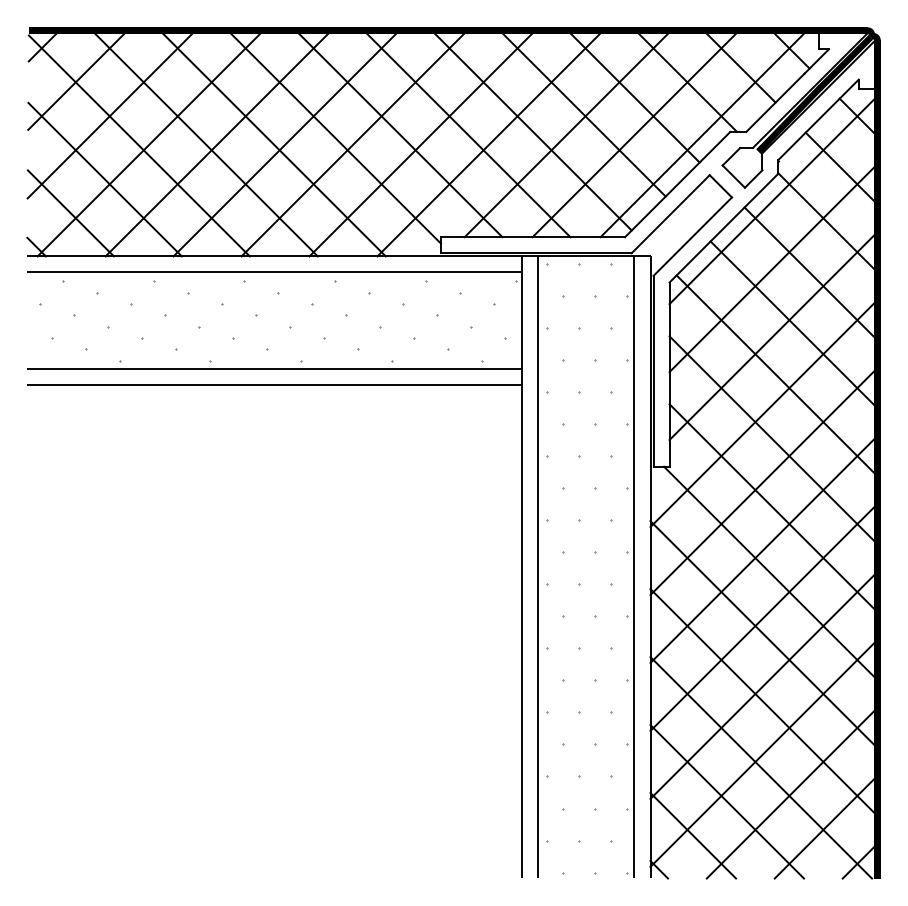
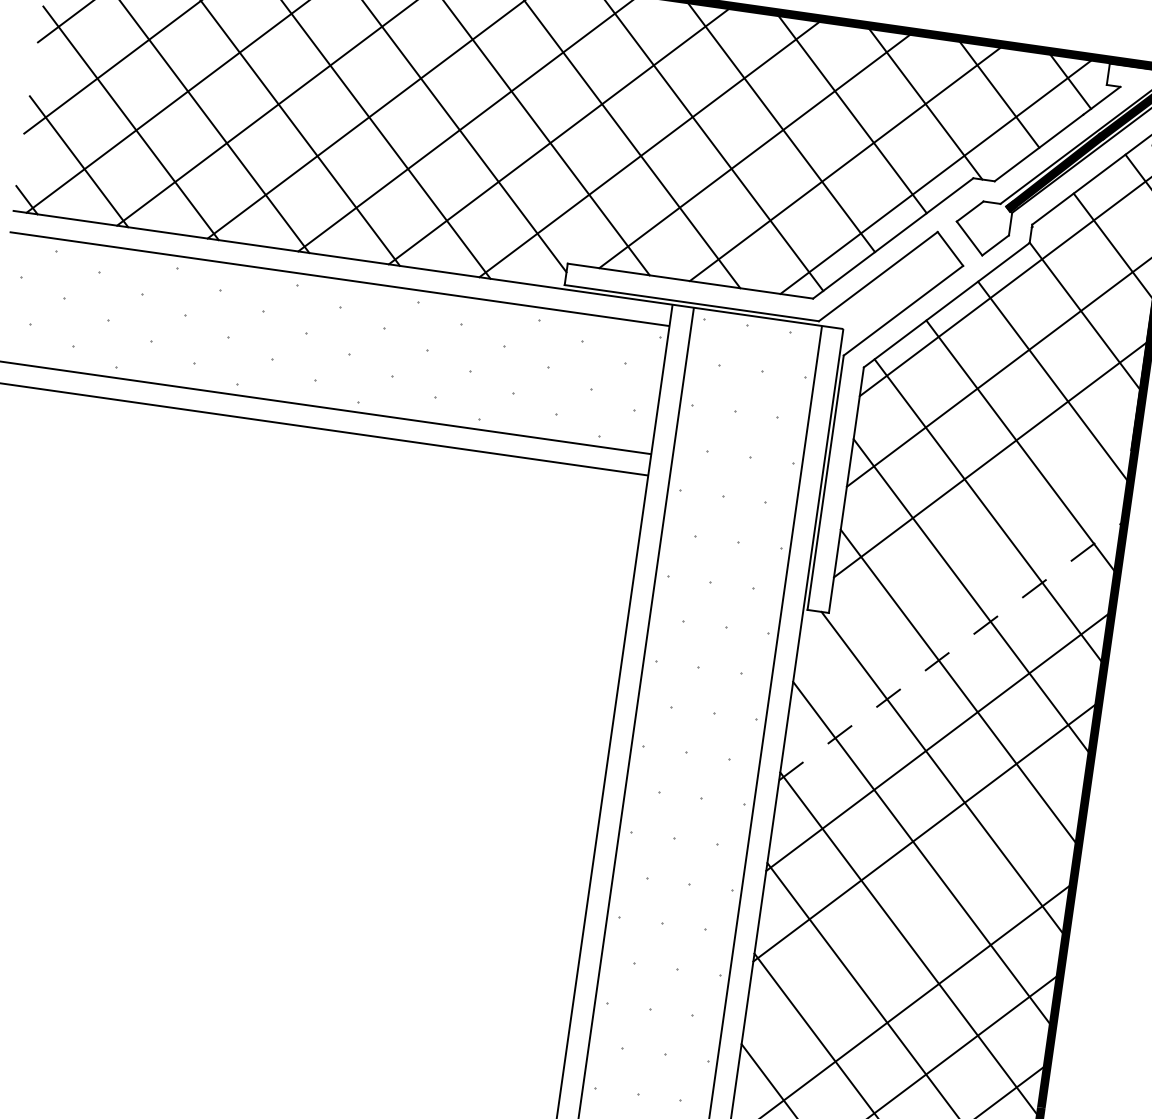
line: (763, 413) -> (964, 559), removed
line: (764, 481) -> (952, 650), solid -> dashed
line: (763, 684) -> (912, 921), removed

